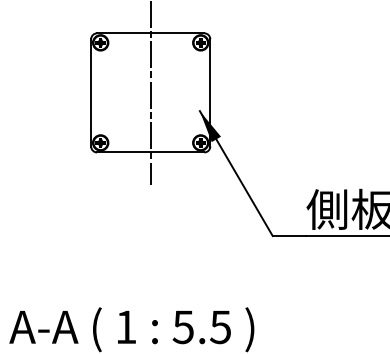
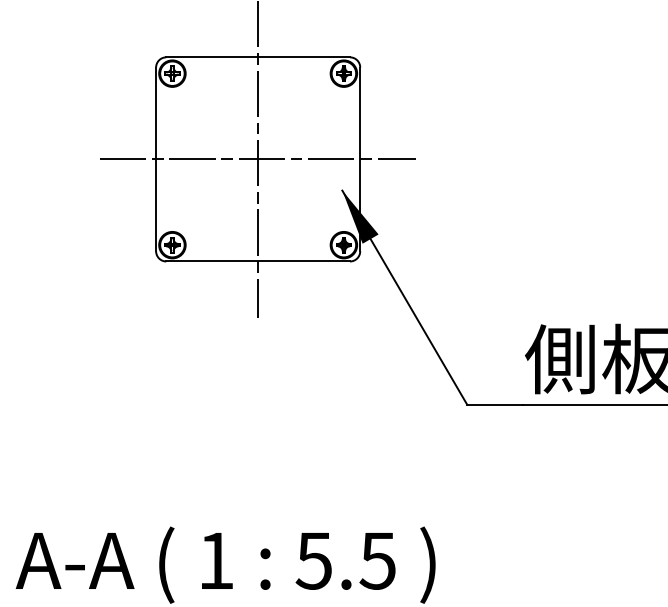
line: (150, 92) -> (257, 158), added

